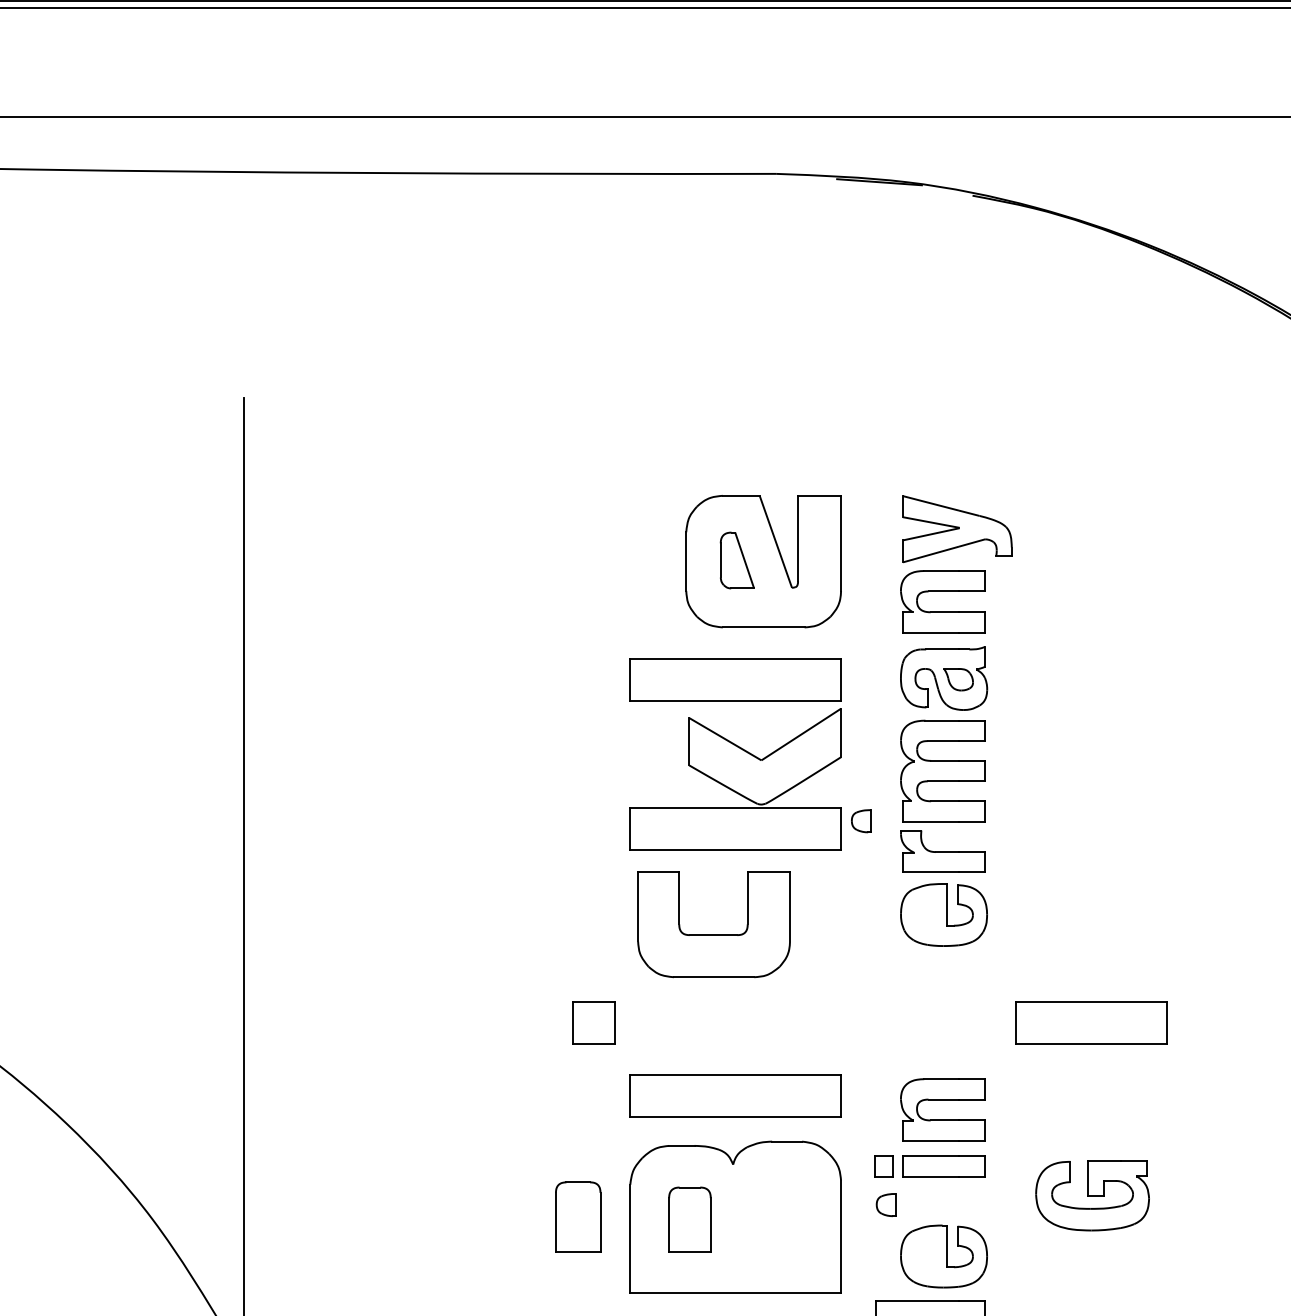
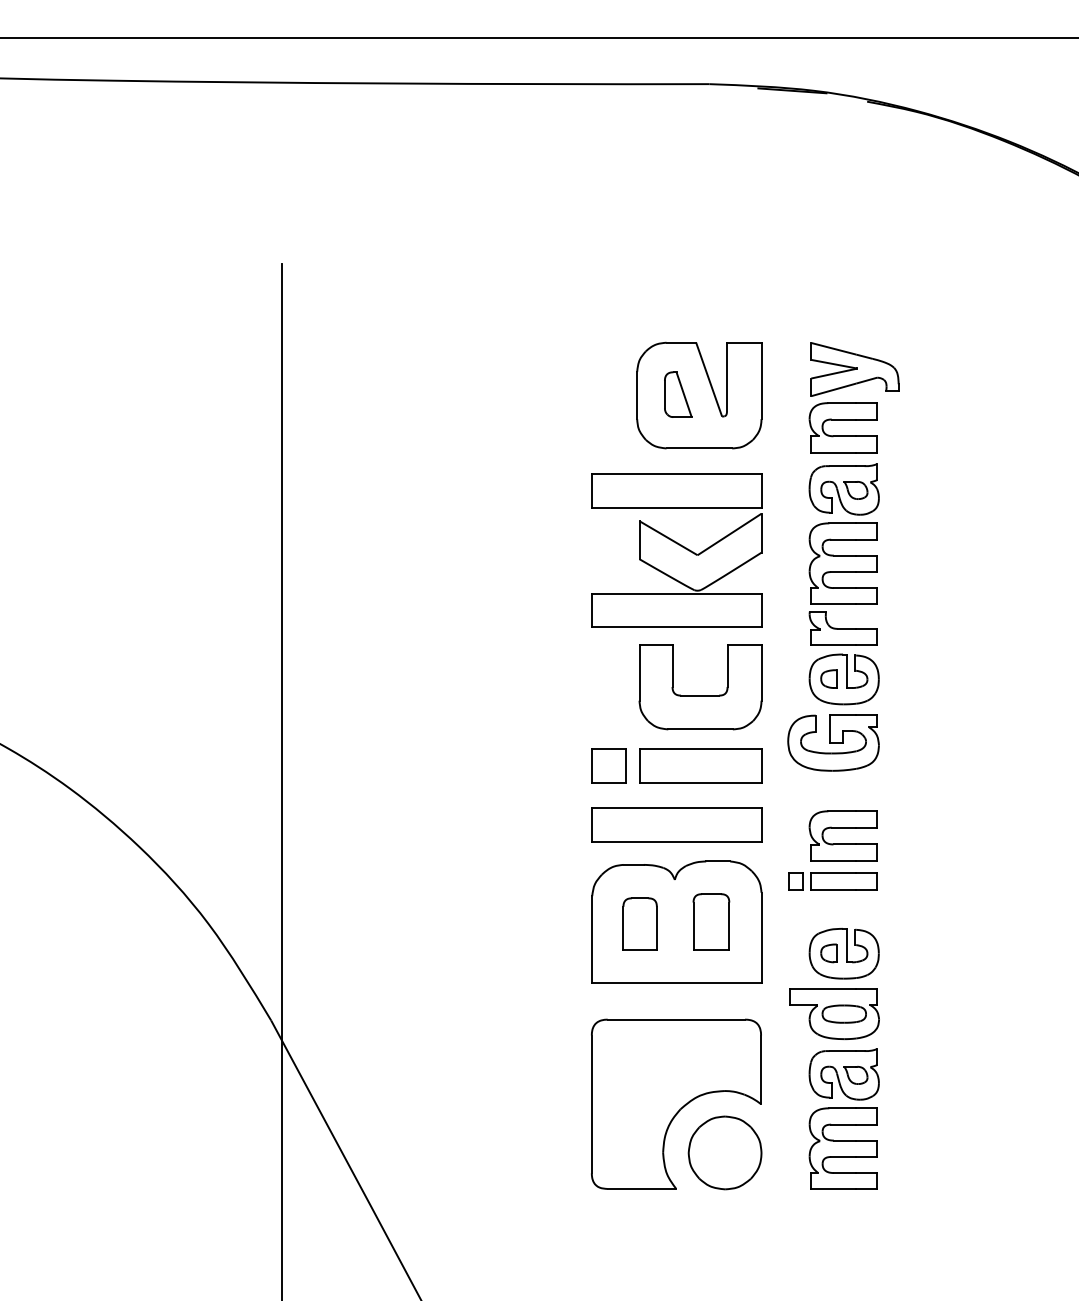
part: (860, 820) -> (828, 678), moved
part: (714, 935) -> (700, 695), moved
part: (593, 1022) -> (608, 765), moved
part: (1091, 1022) -> (700, 765), moved
part: (1092, 1195) -> (833, 742), moved
part: (885, 1205) -> (828, 953), moved
part: (578, 1216) -> (711, 921), moved

